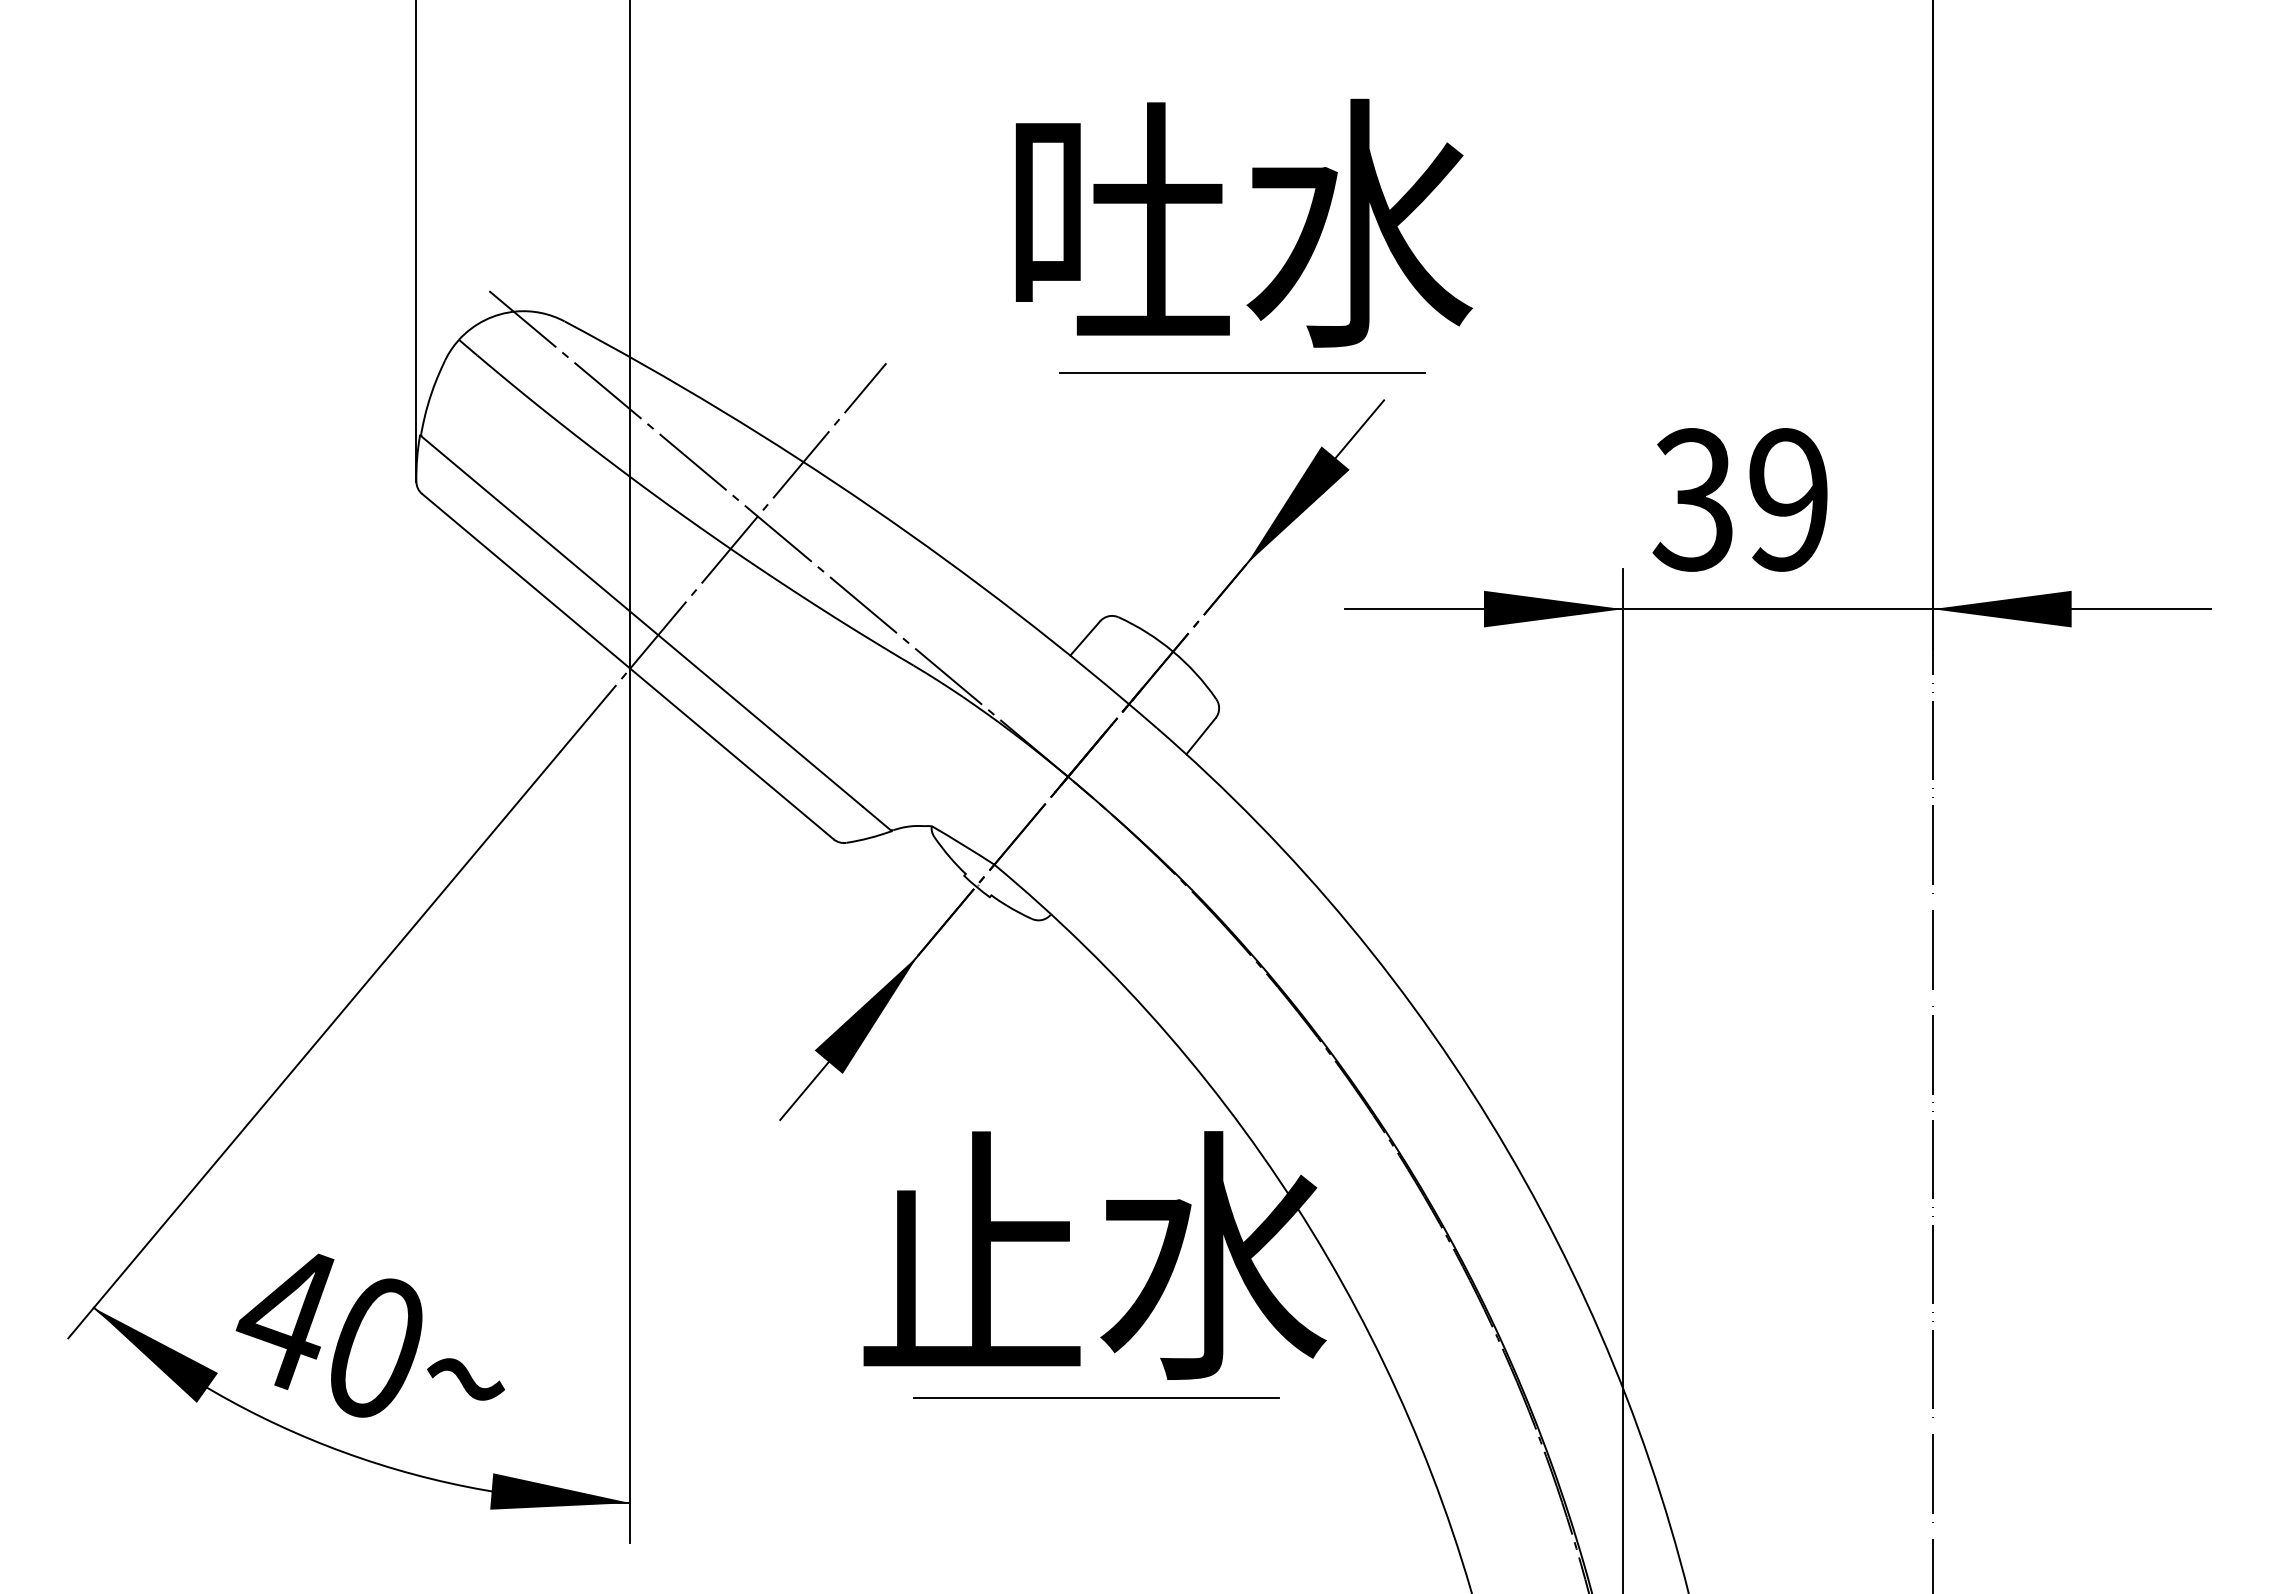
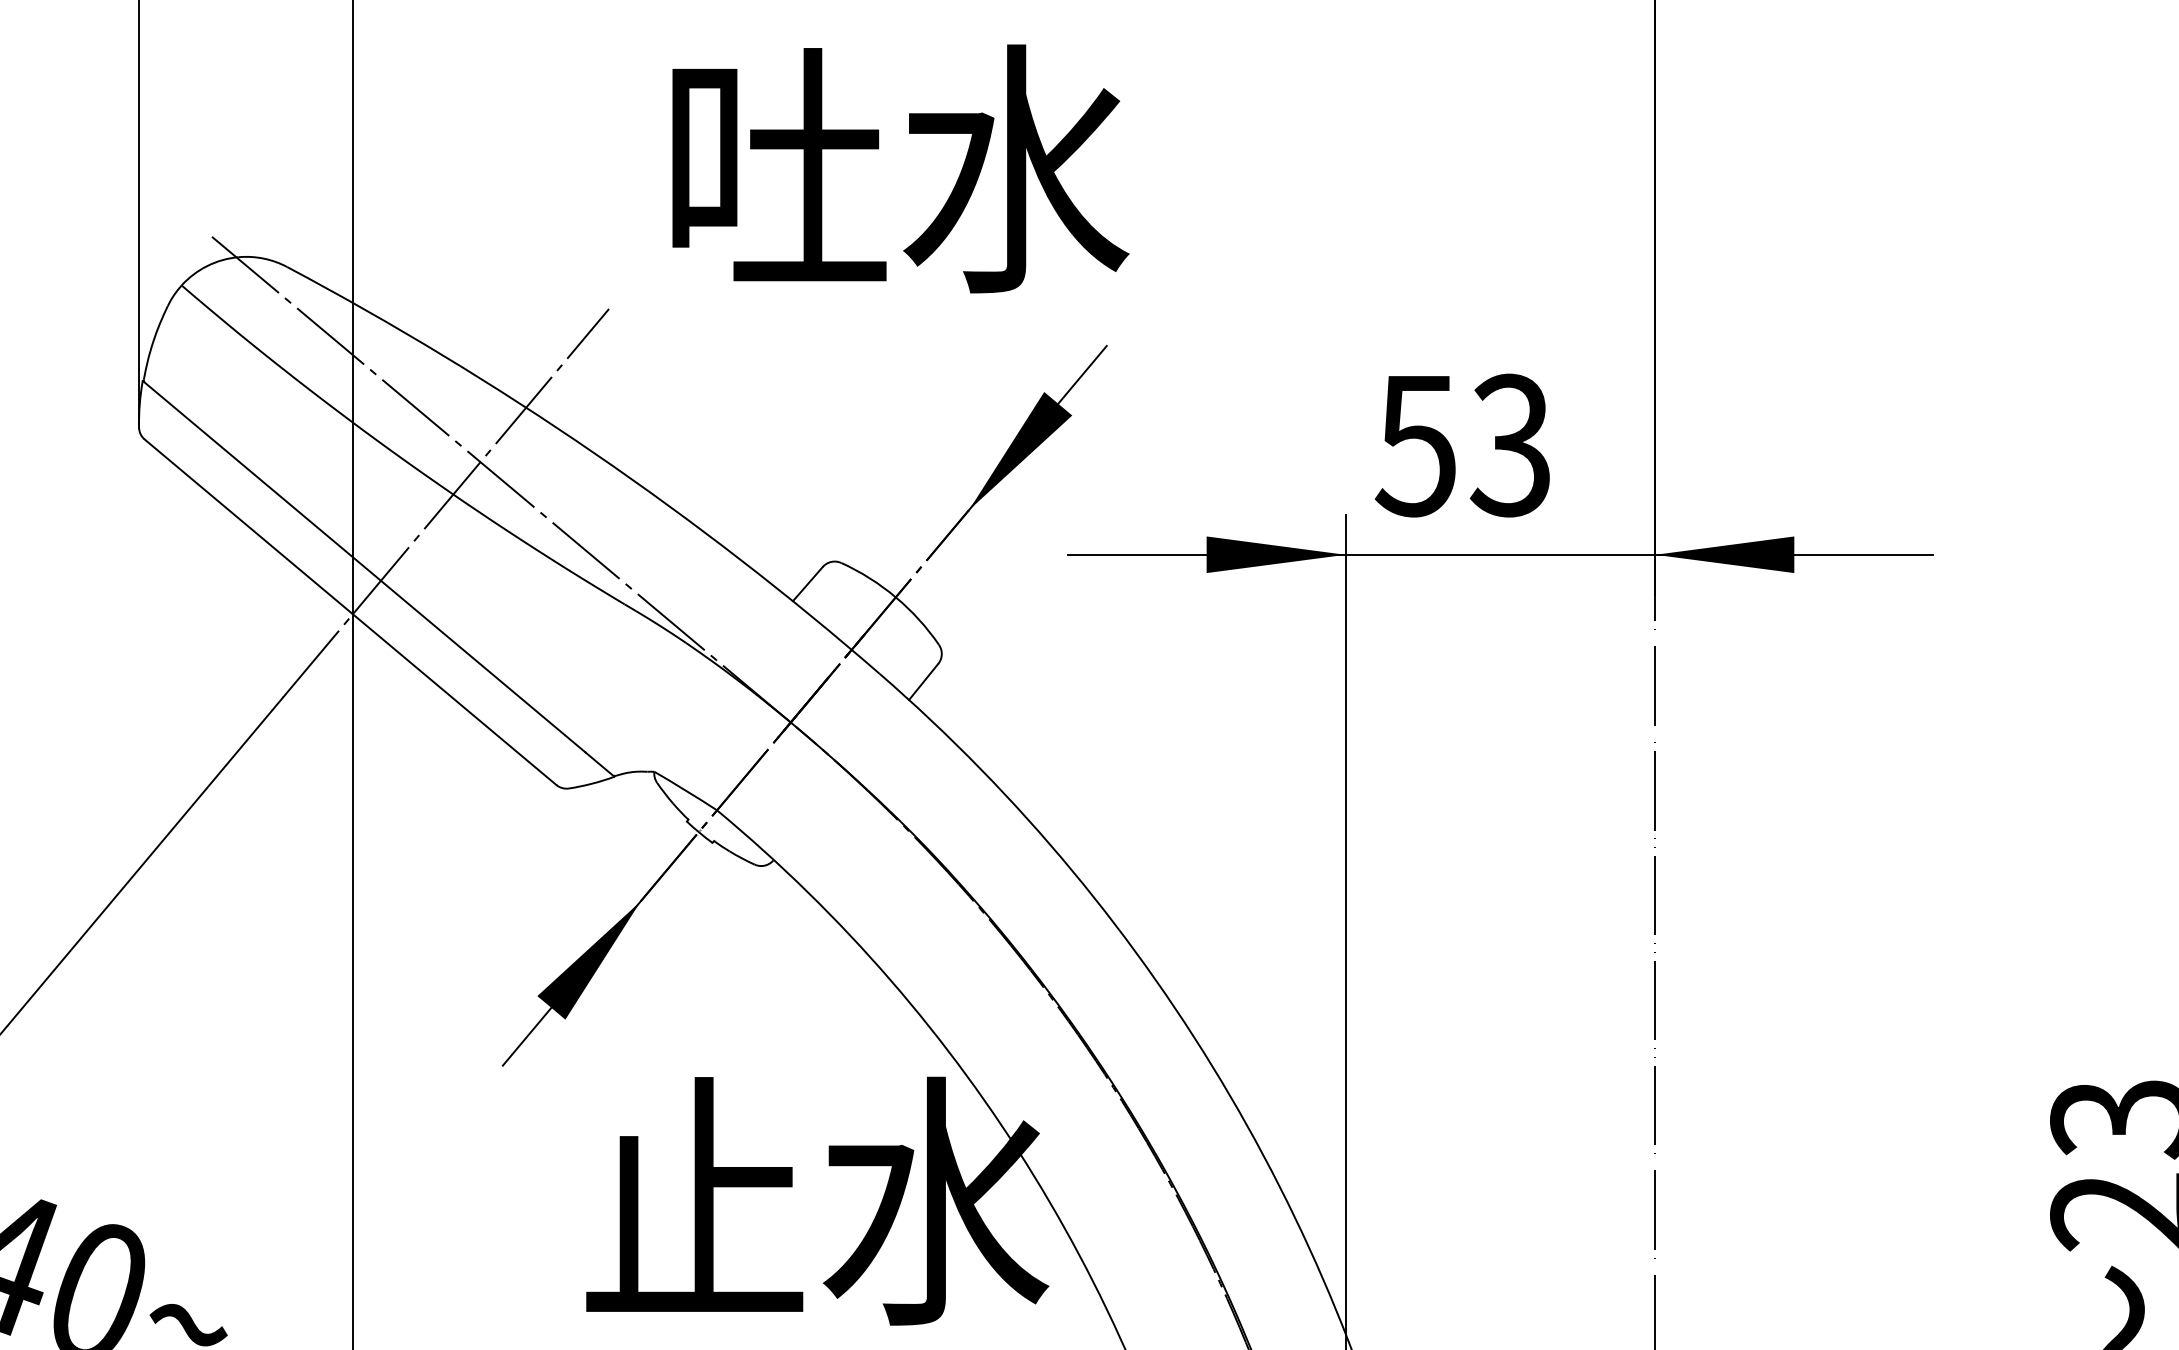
text: (1243, 222) -> (900, 168), moved
line: (1242, 373) -> (965, 319), removed
text: (1739, 499) -> (1462, 445), 39 -> 53
line: (1095, 1397) -> (818, 1343), removed

